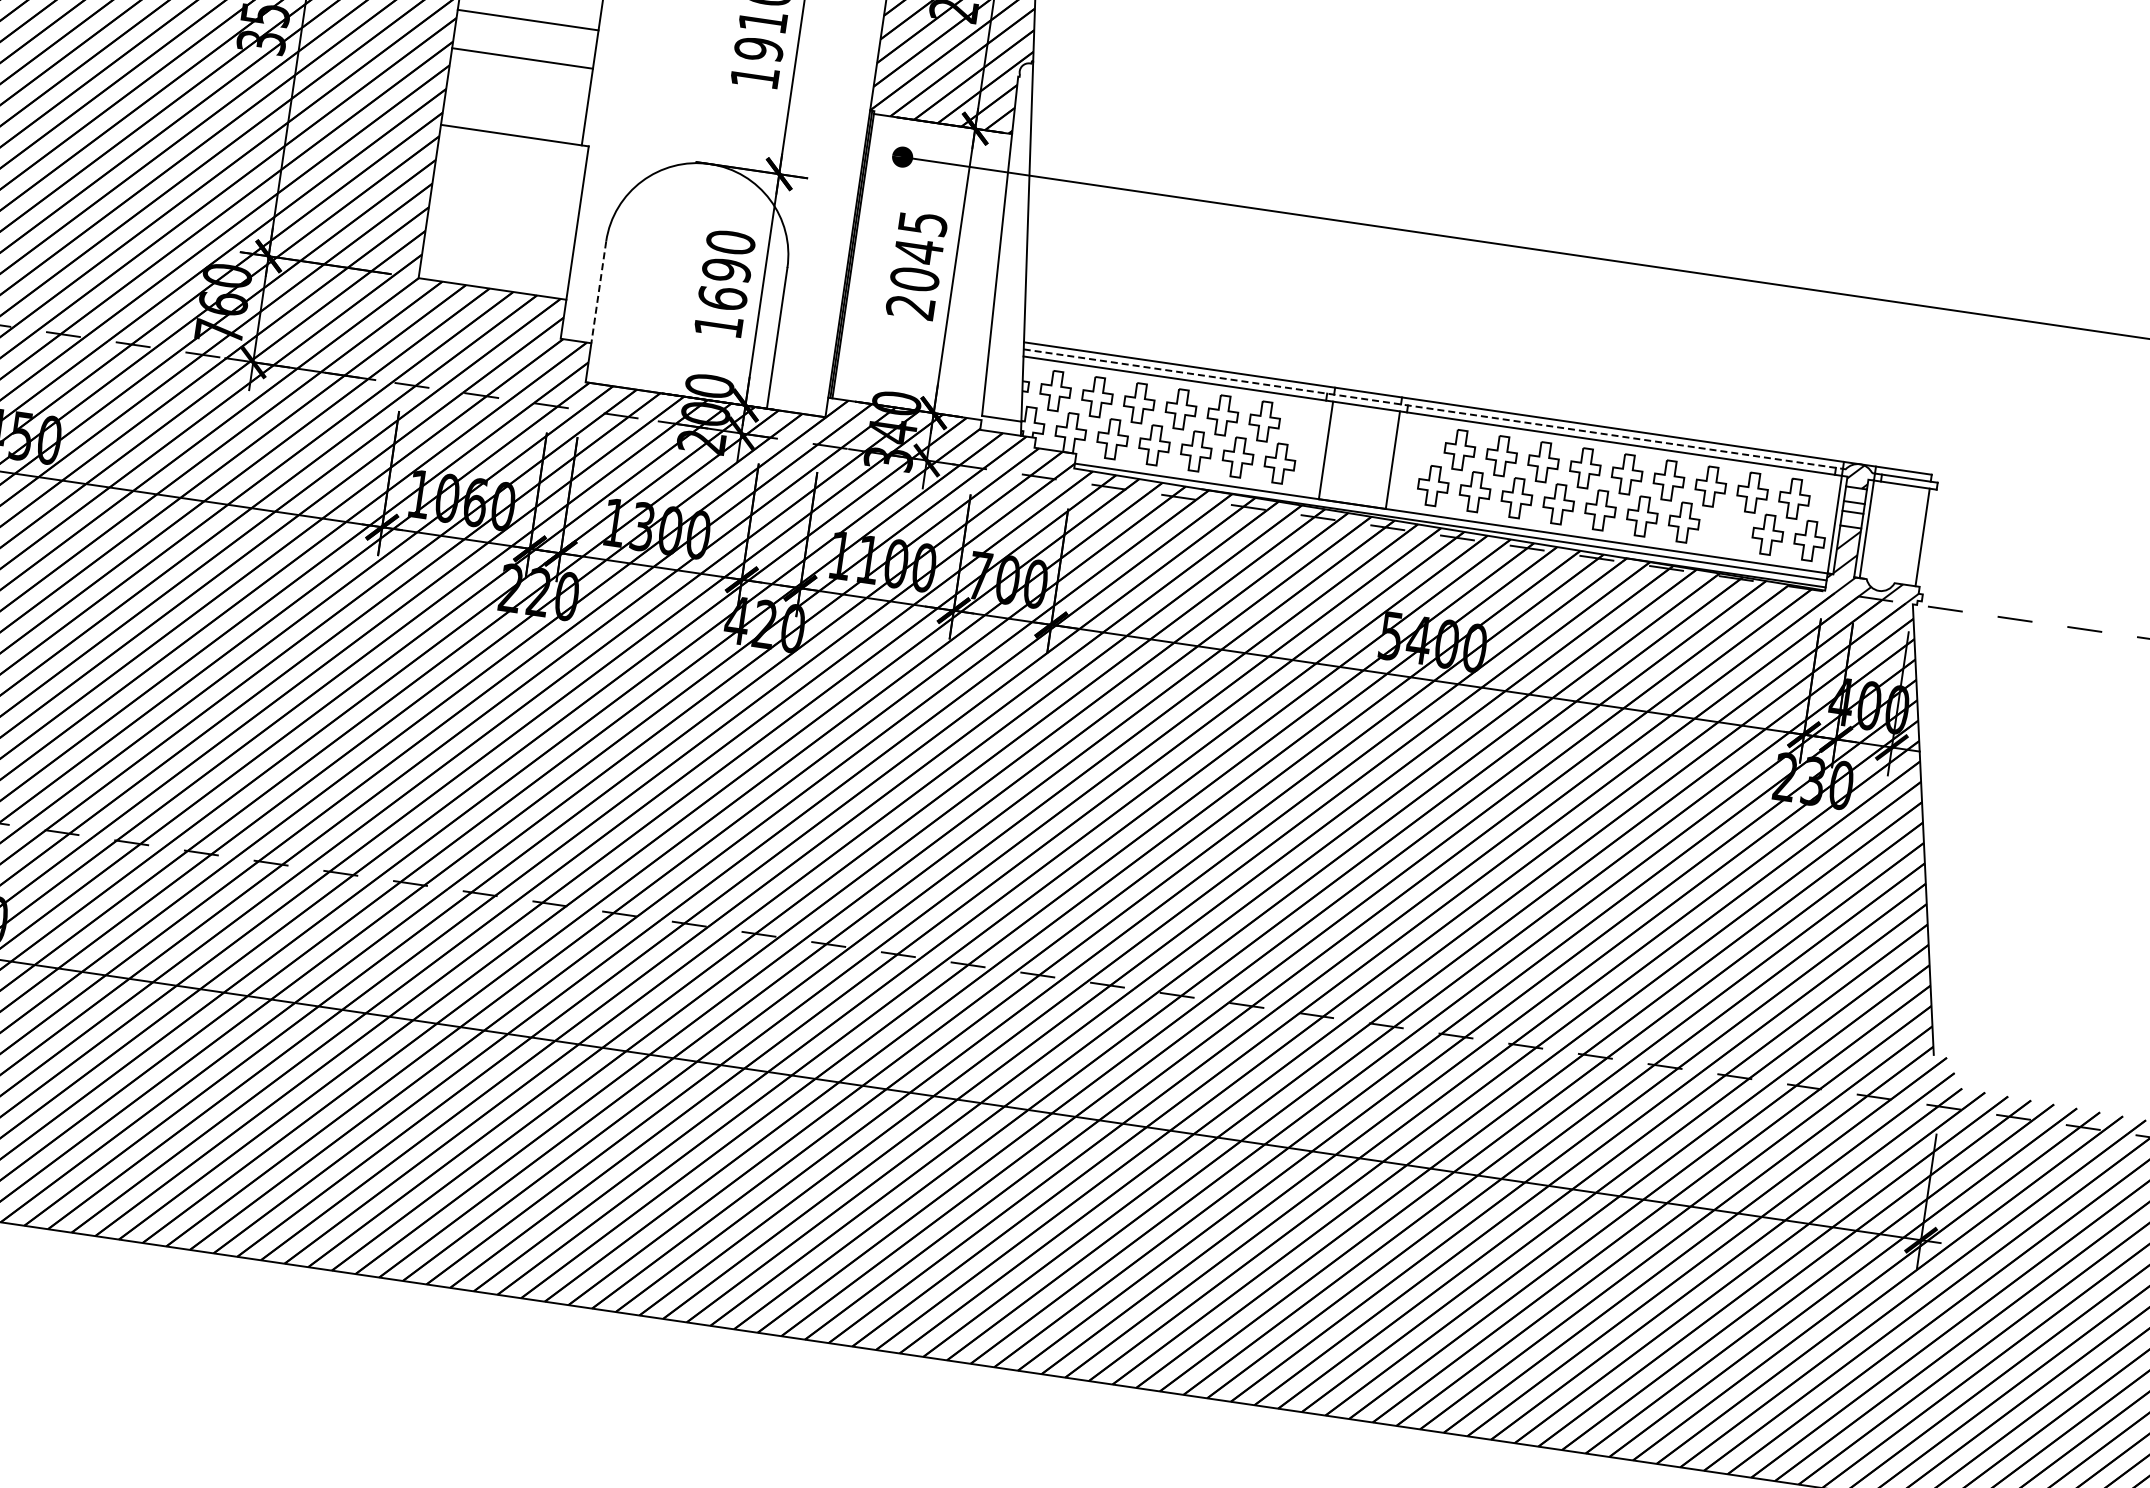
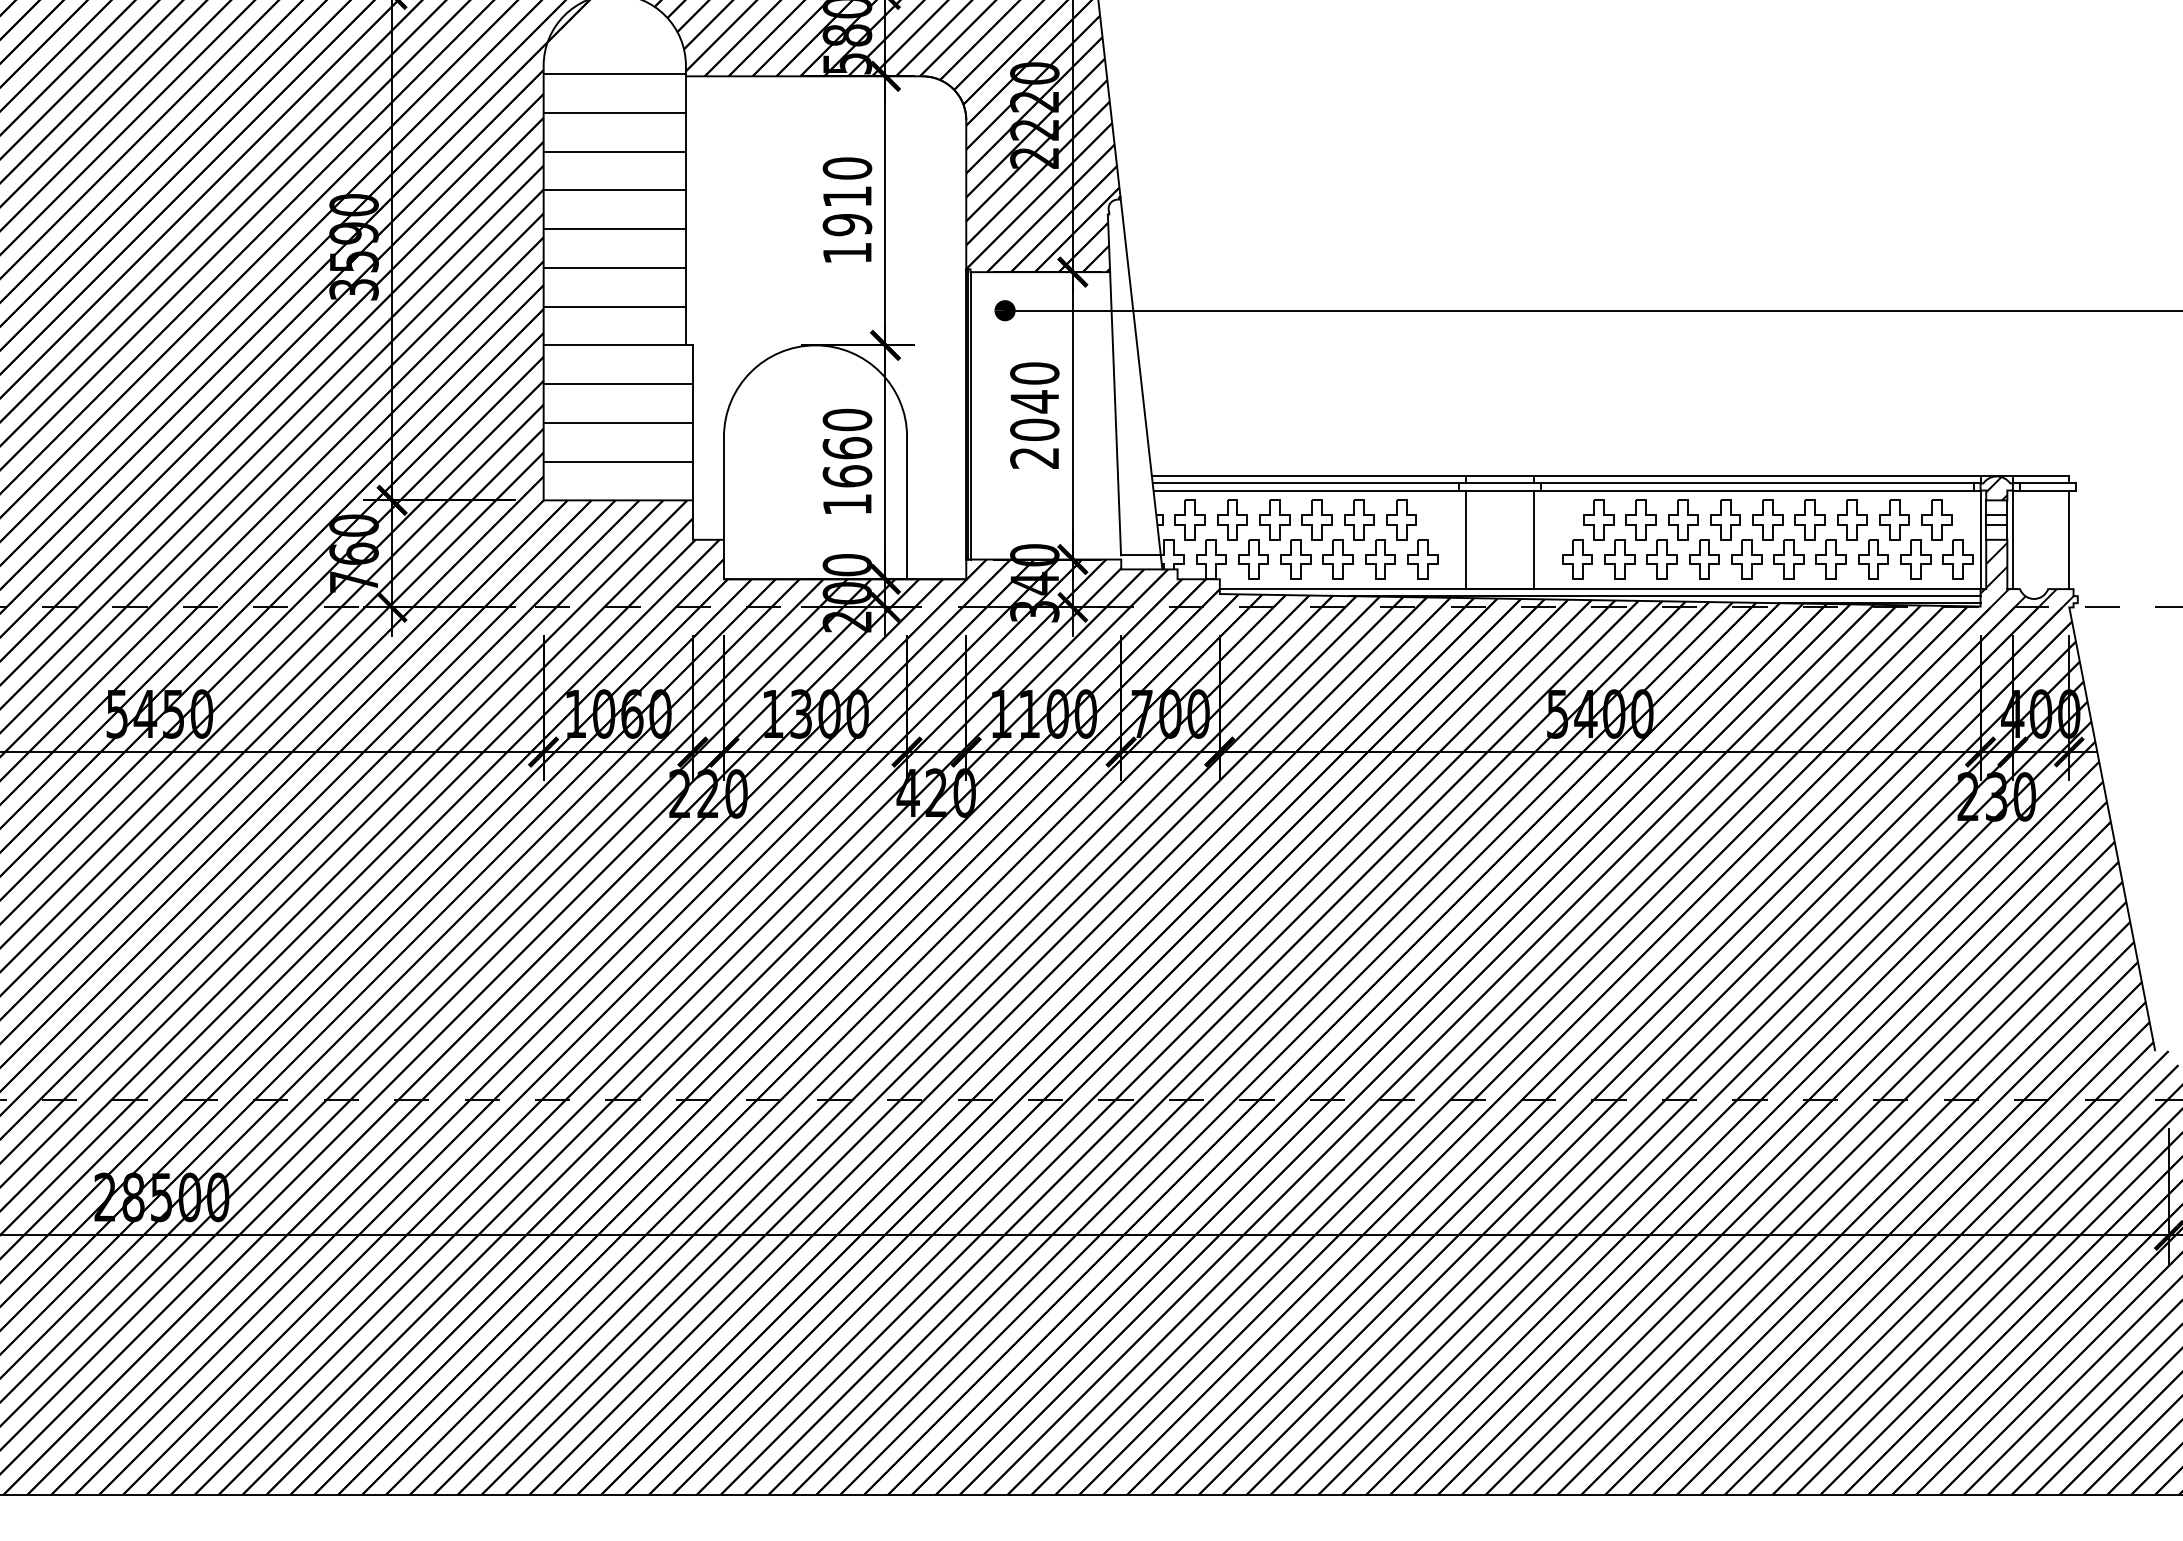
line: (516, 96) -> (614, 306), added
line: (508, 174) -> (617, 384), added
line: (502, 211) -> (617, 422), added
text: (922, 223) -> (1034, 373), 2045 -> 2040
line: (497, 250) -> (617, 461), added
text: (726, 270) -> (847, 448), 1690 -> 1660
line: (598, 292) -> (723, 488), dashed -> solid
line: (1433, 409) -> (1566, 483), dashed -> solid
part: (1726, 528) -> (1873, 559), added

